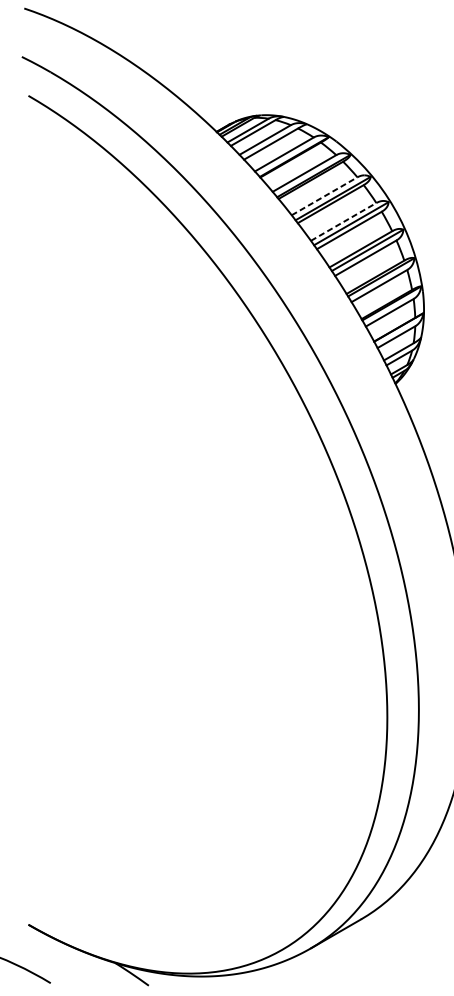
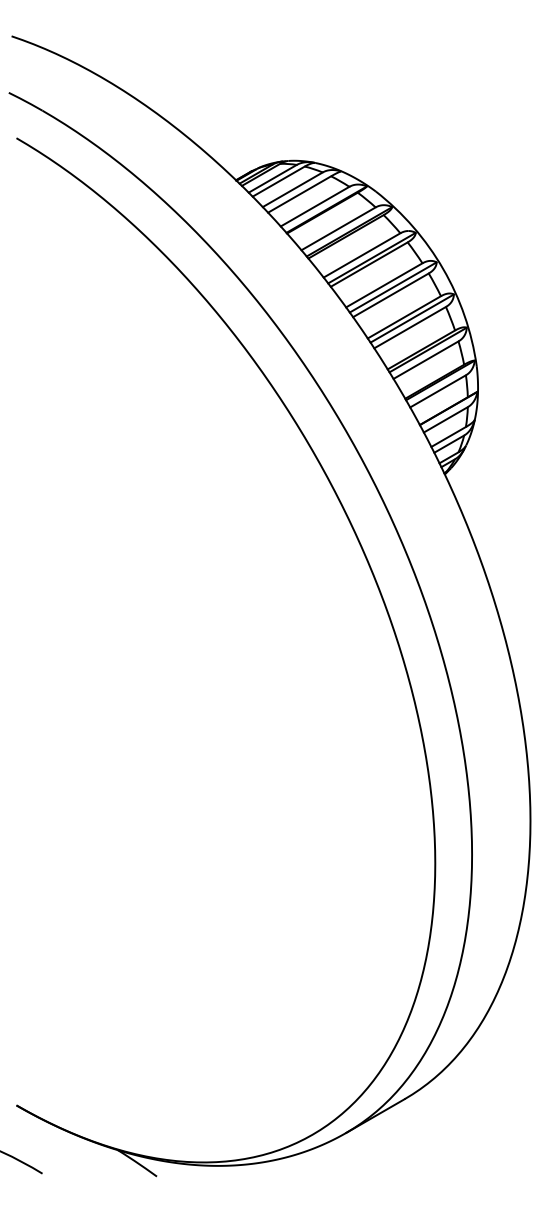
line: (324, 196) -> (362, 255), dashed -> solid
line: (343, 222) -> (384, 285), dashed -> solid

